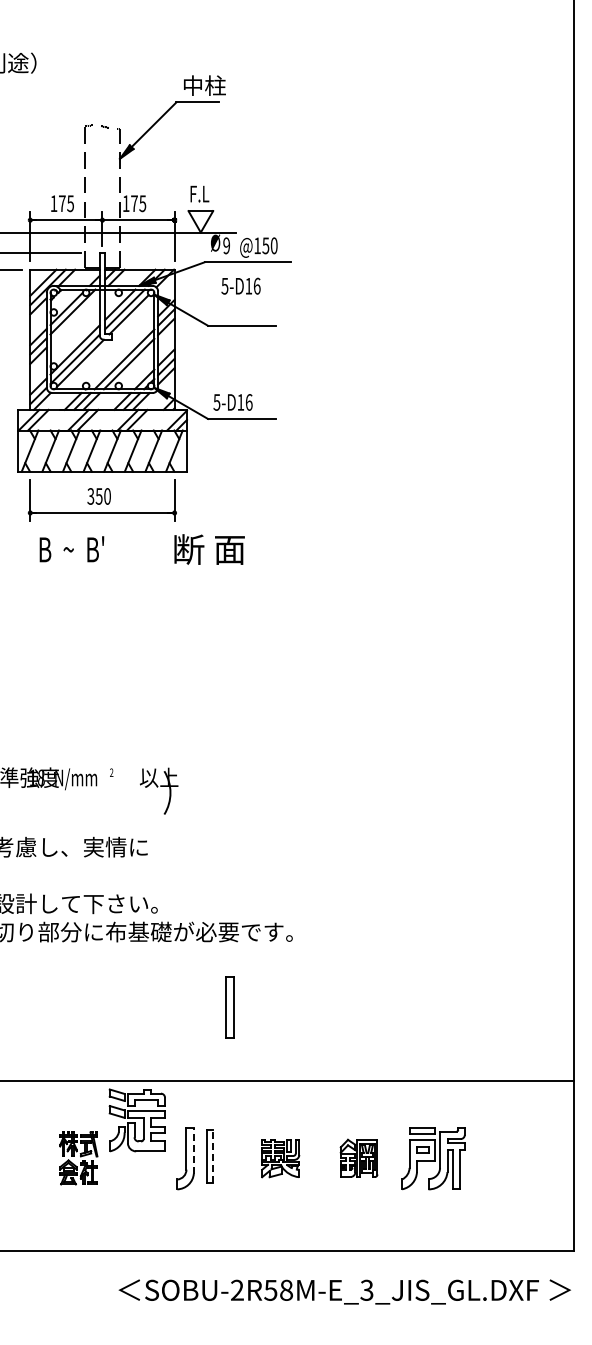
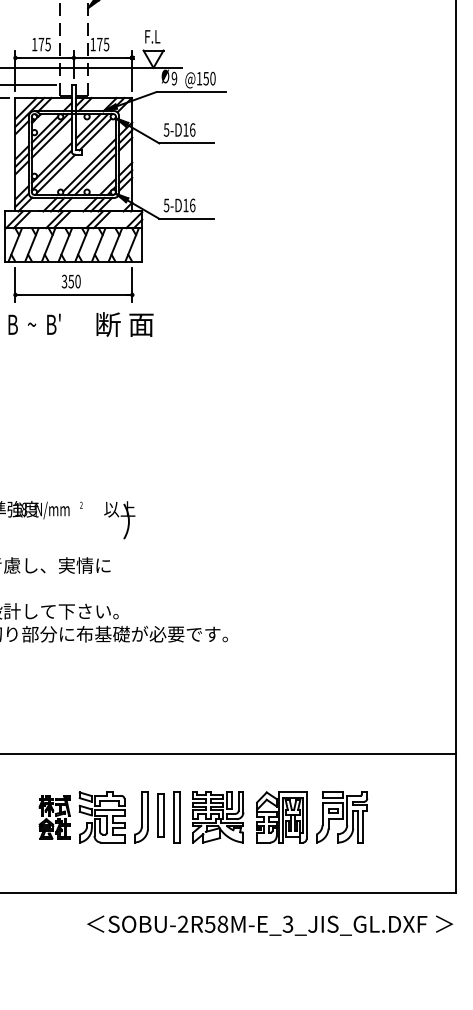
text: (240, 285) -> (179, 129), moved
line: (74, 318) -> (51, 137), added
line: (121, 352) -> (89, 165), added
text: (71, 549) -> (34, 324), moved
text: (209, 549) -> (124, 324), moved
part: (229, 1007) -> (176, 817), moved
part: (136, 1120) -> (101, 817), moved
line: (193, 1150) -> (147, 811), dashed -> solid
line: (213, 1156) -> (163, 815), dashed -> solid
part: (280, 1158) -> (218, 817), size x1.67
part: (358, 1158) -> (281, 817), size x1.67

